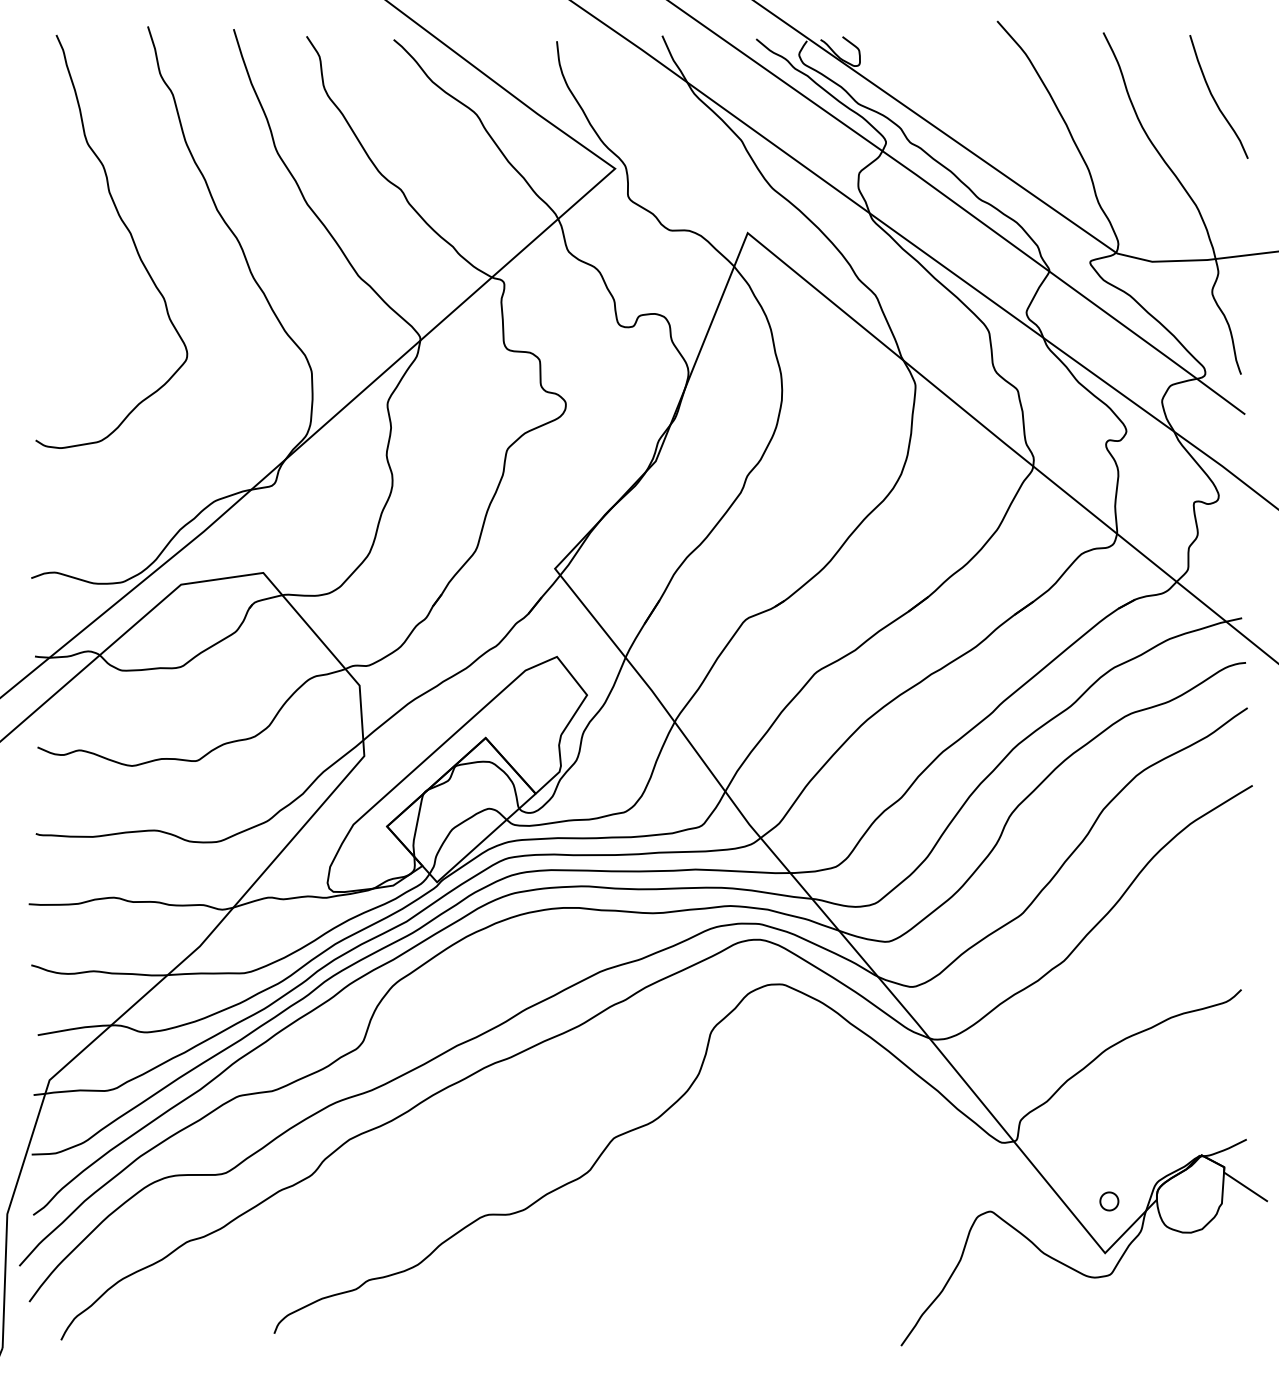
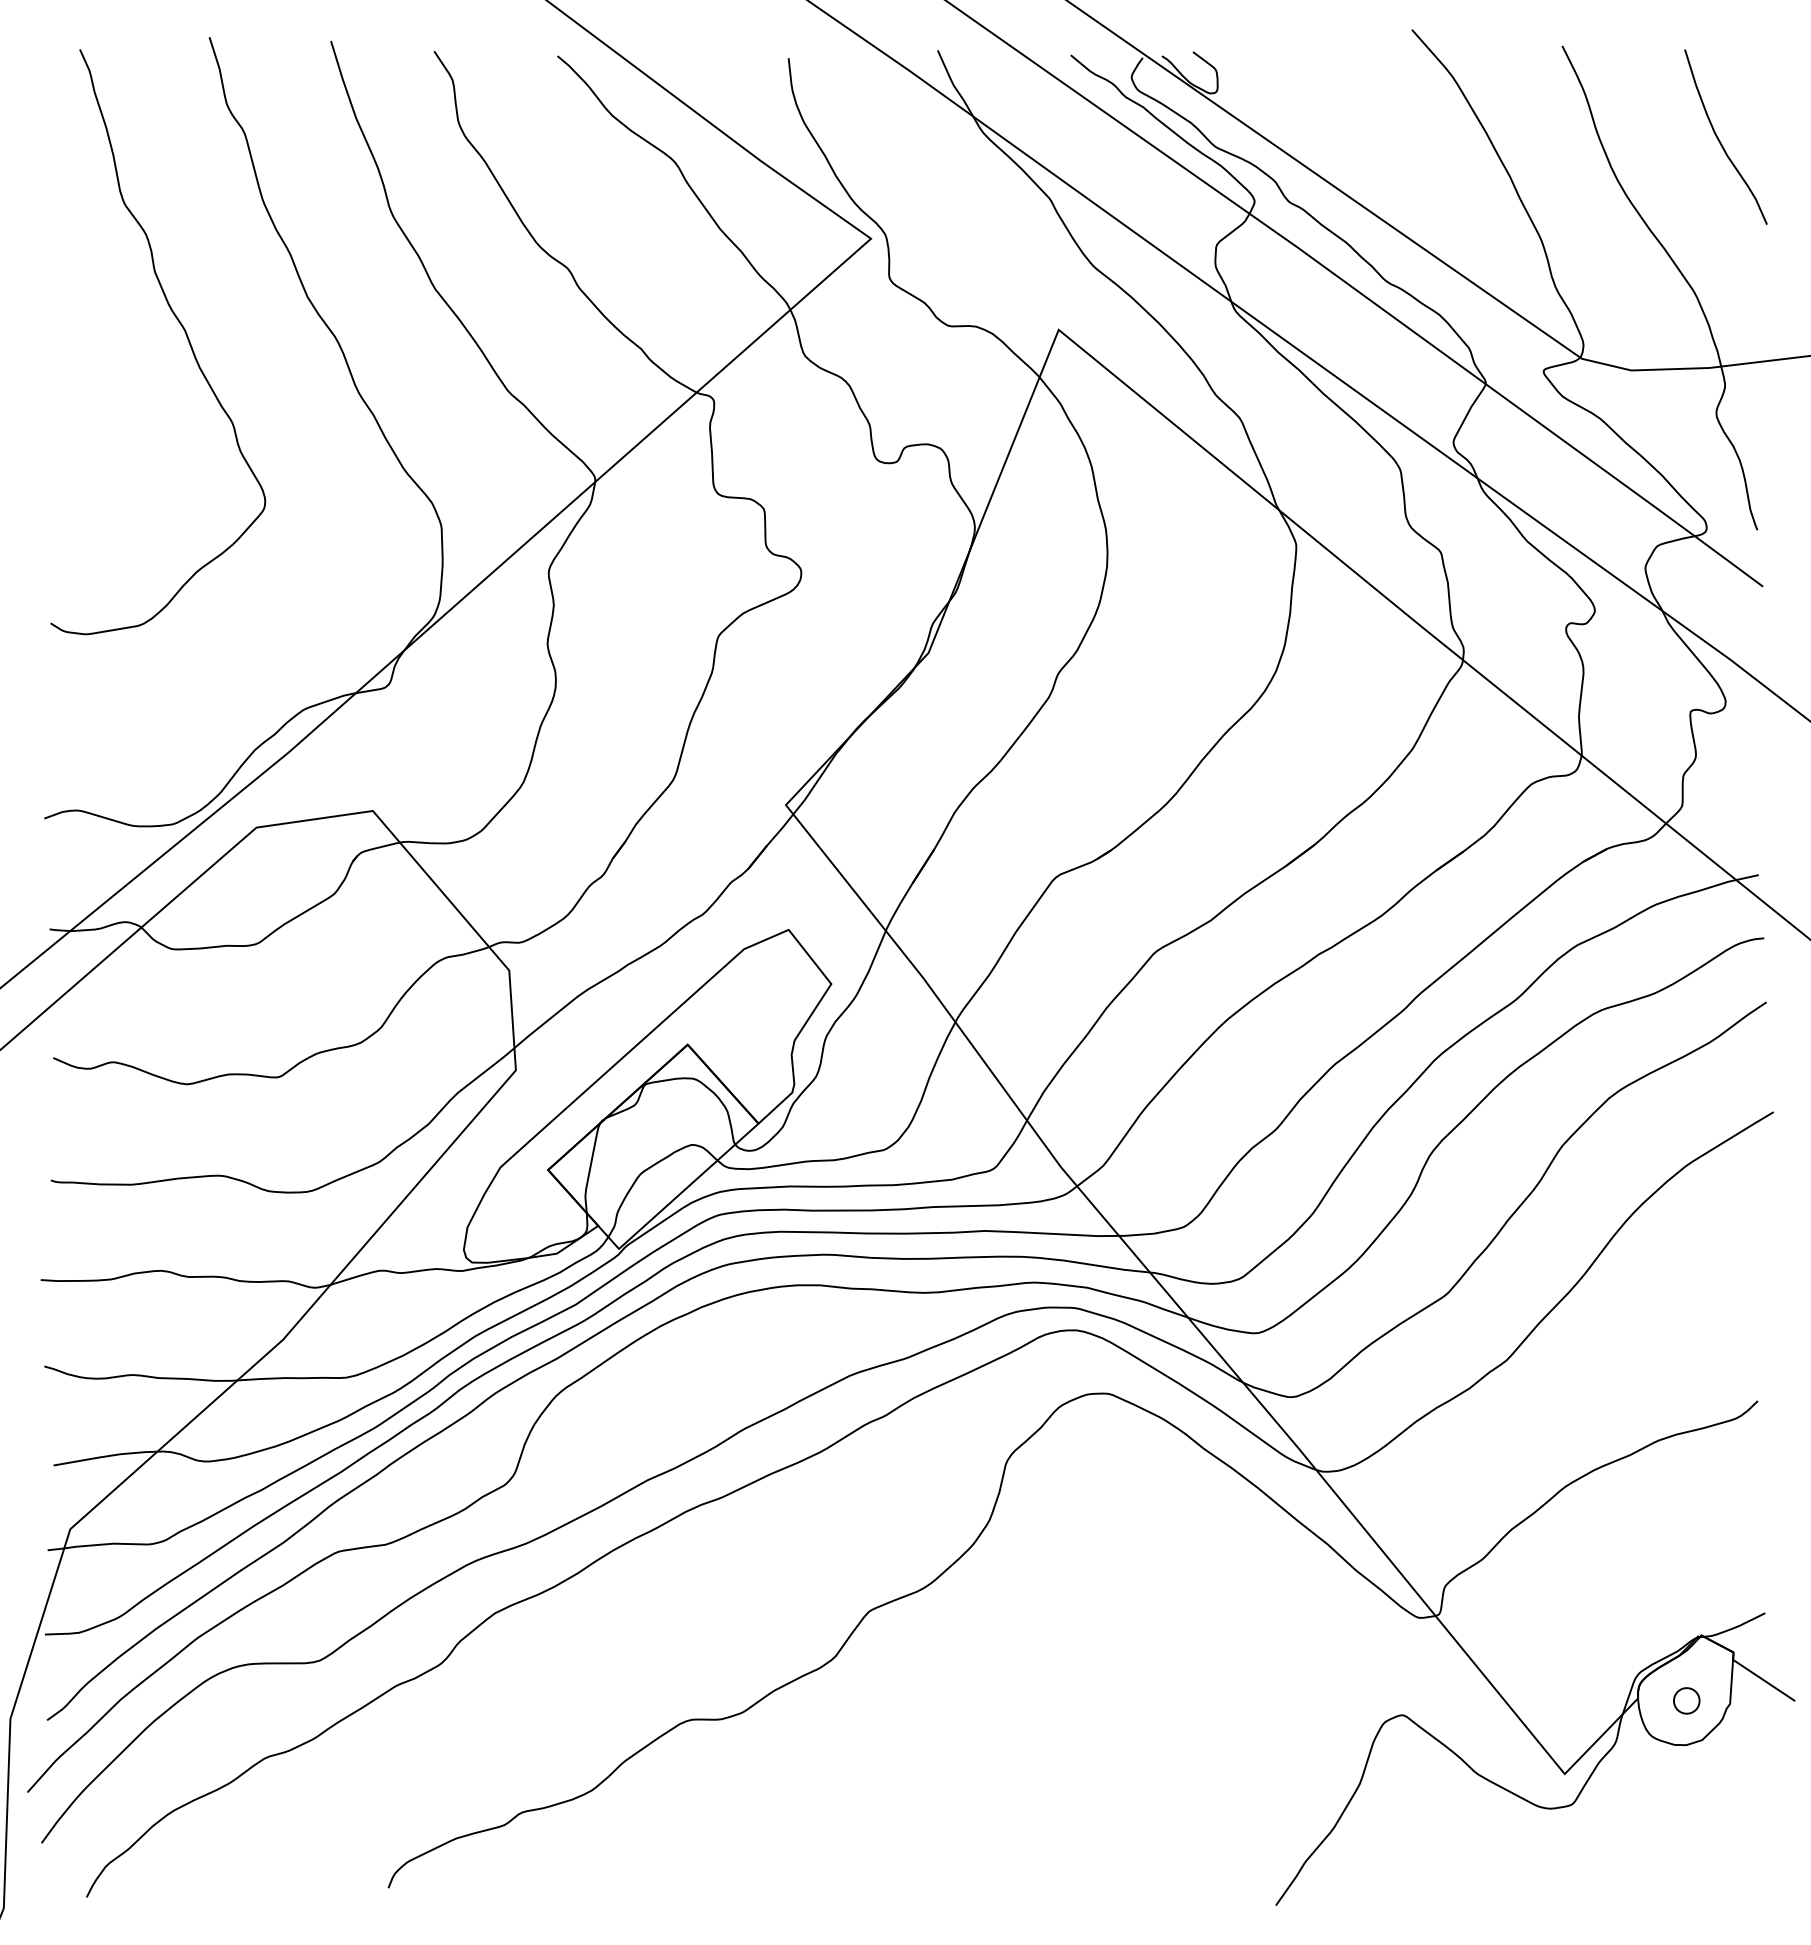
part: (1109, 1201) -> (1686, 1700), moved

